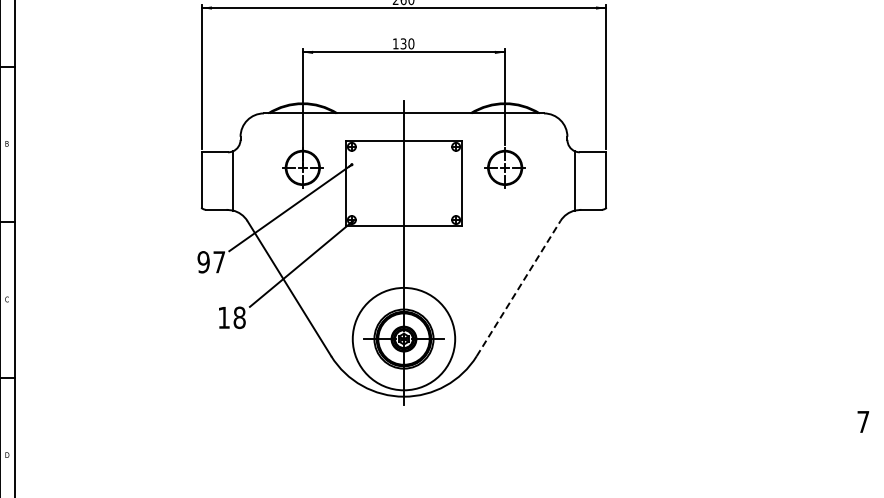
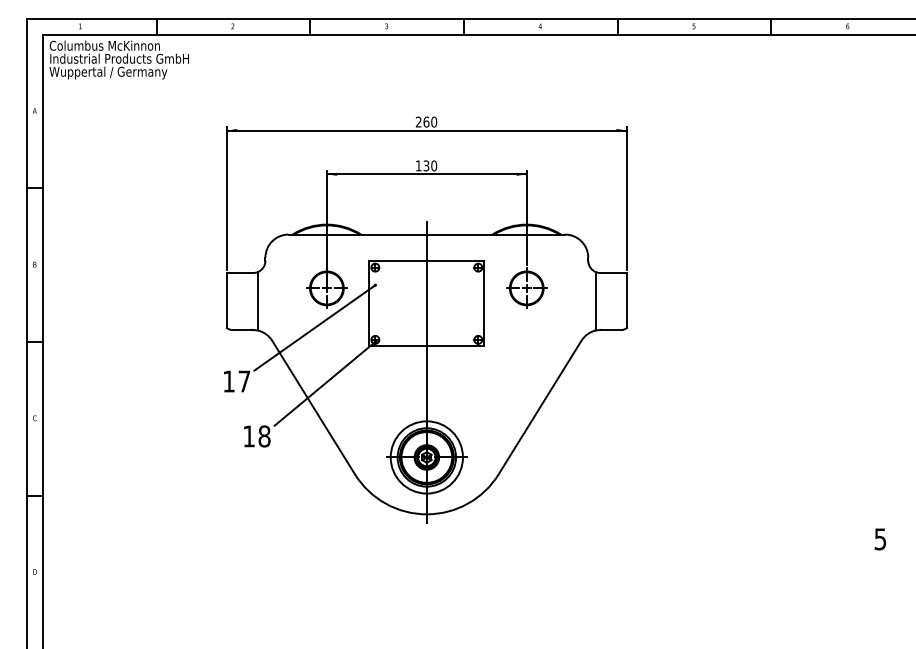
text: (204, 262) -> (229, 381), 97 -> 17
line: (519, 288) -> (540, 407), dashed -> solid
circle: (403, 339) -> (426, 457), size x0.71
text: (863, 422) -> (880, 539), 7 -> 5

